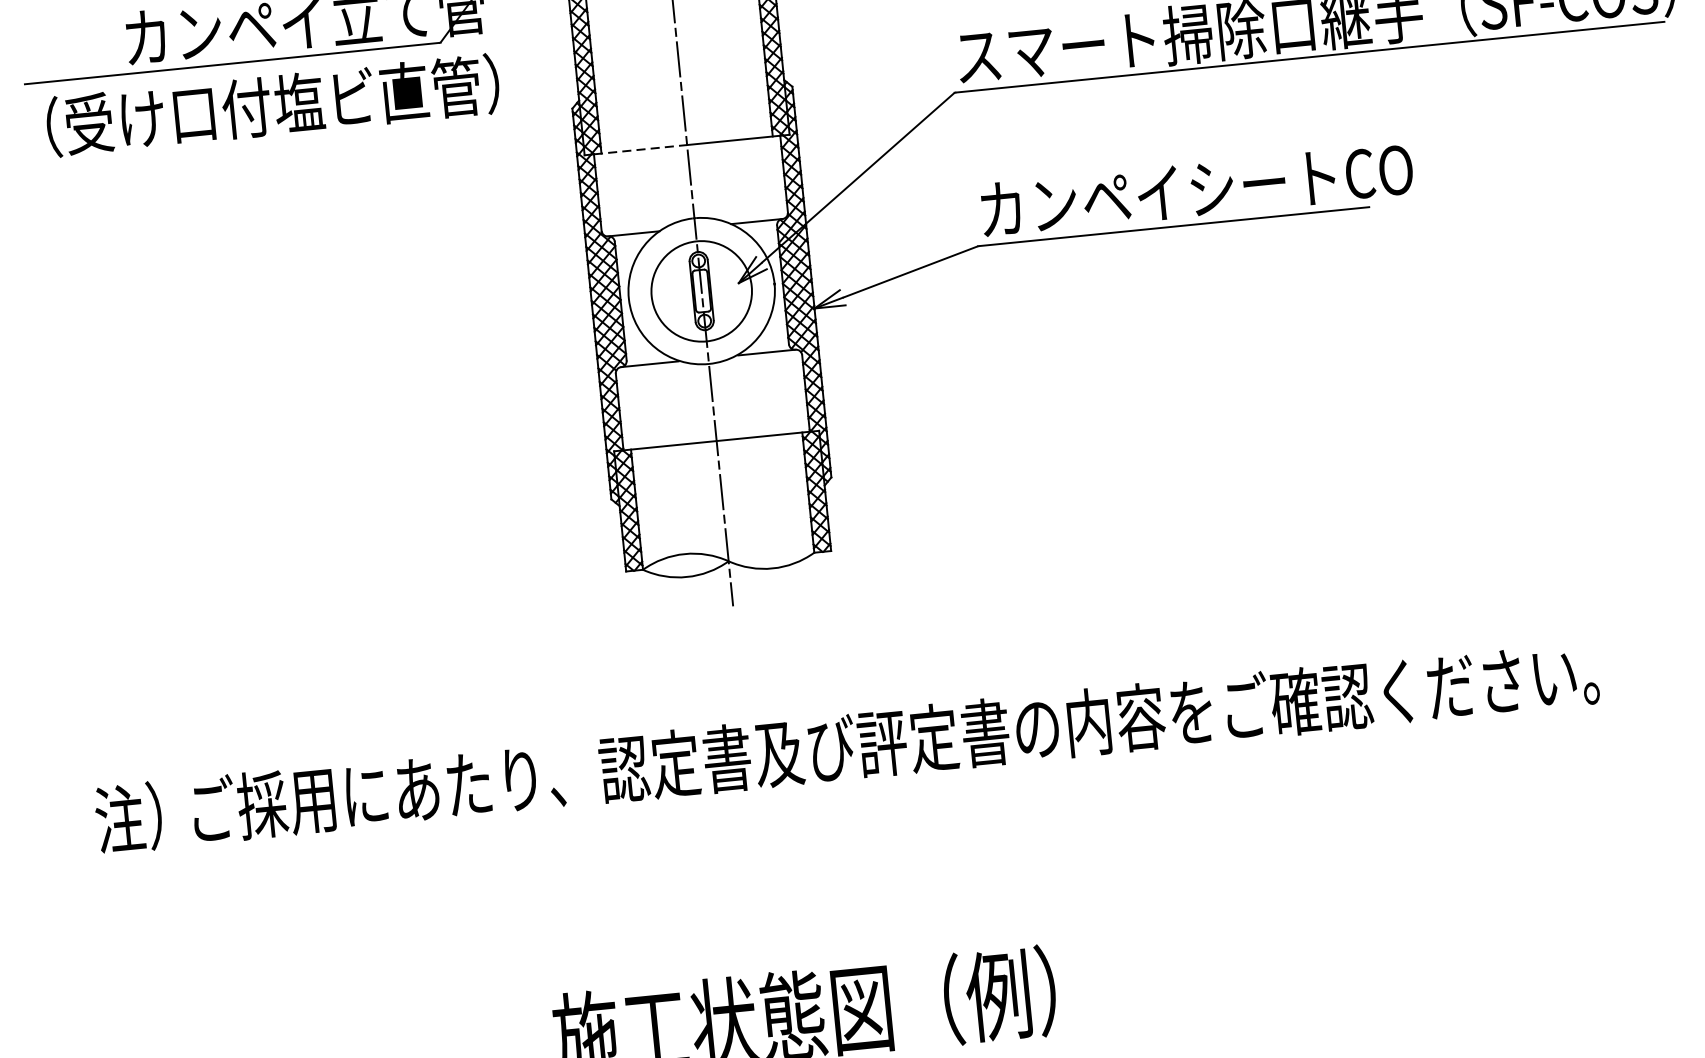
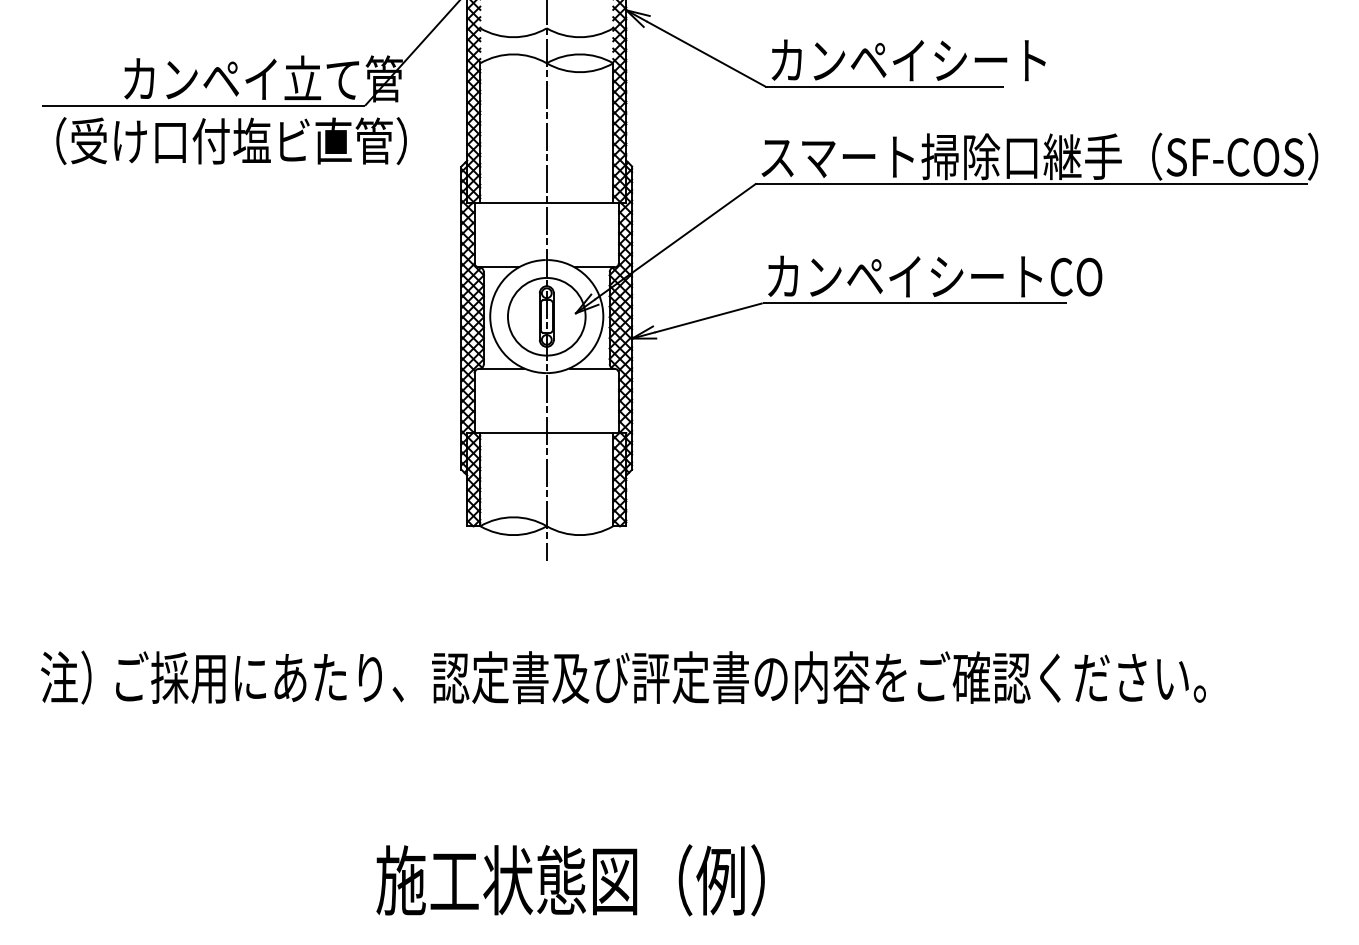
line: (641, 149) -> (511, 203), dashed -> solid

